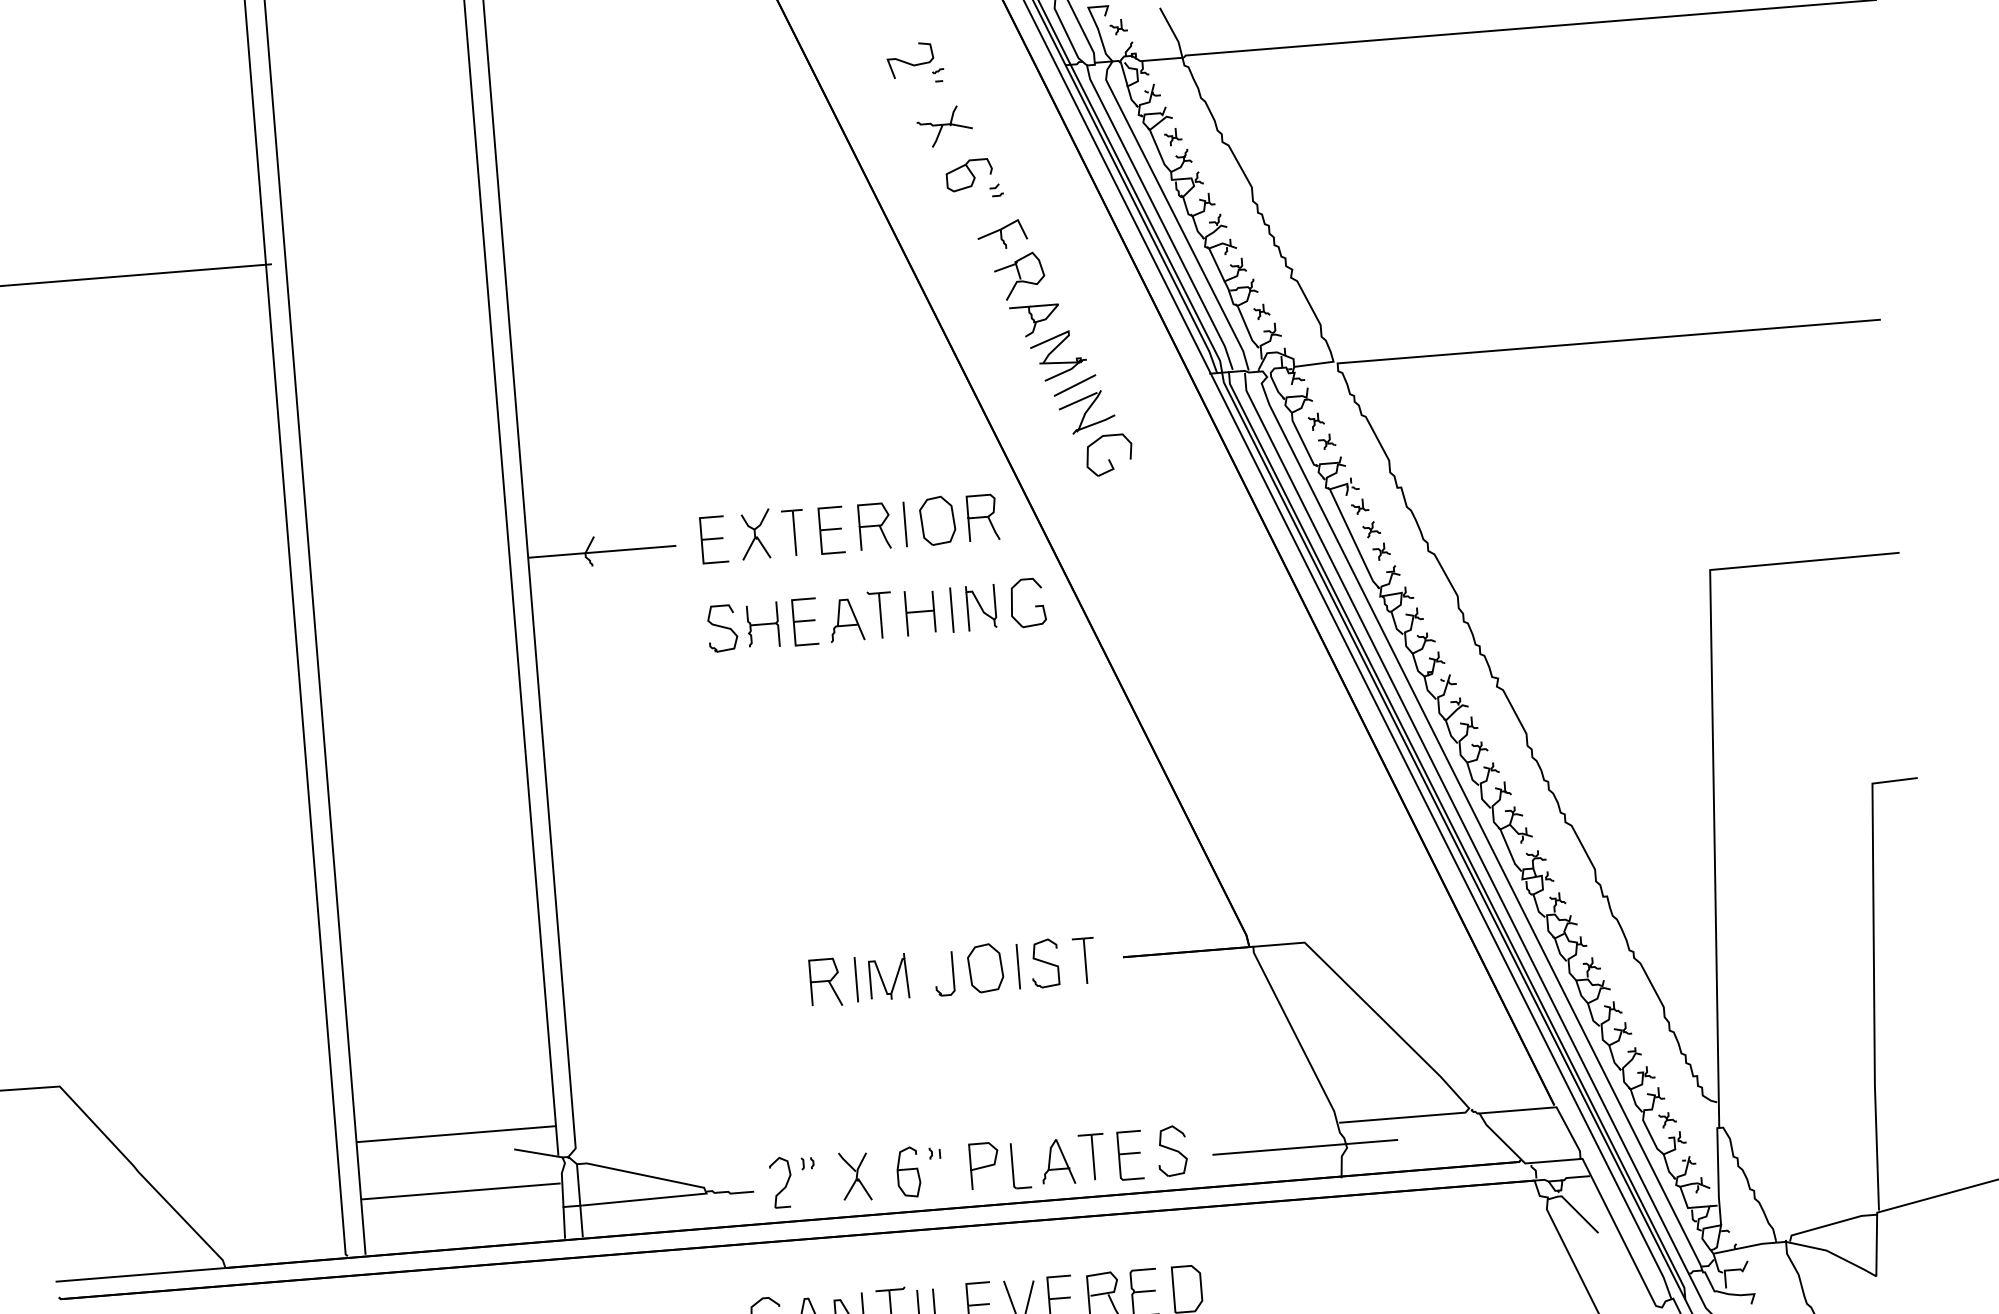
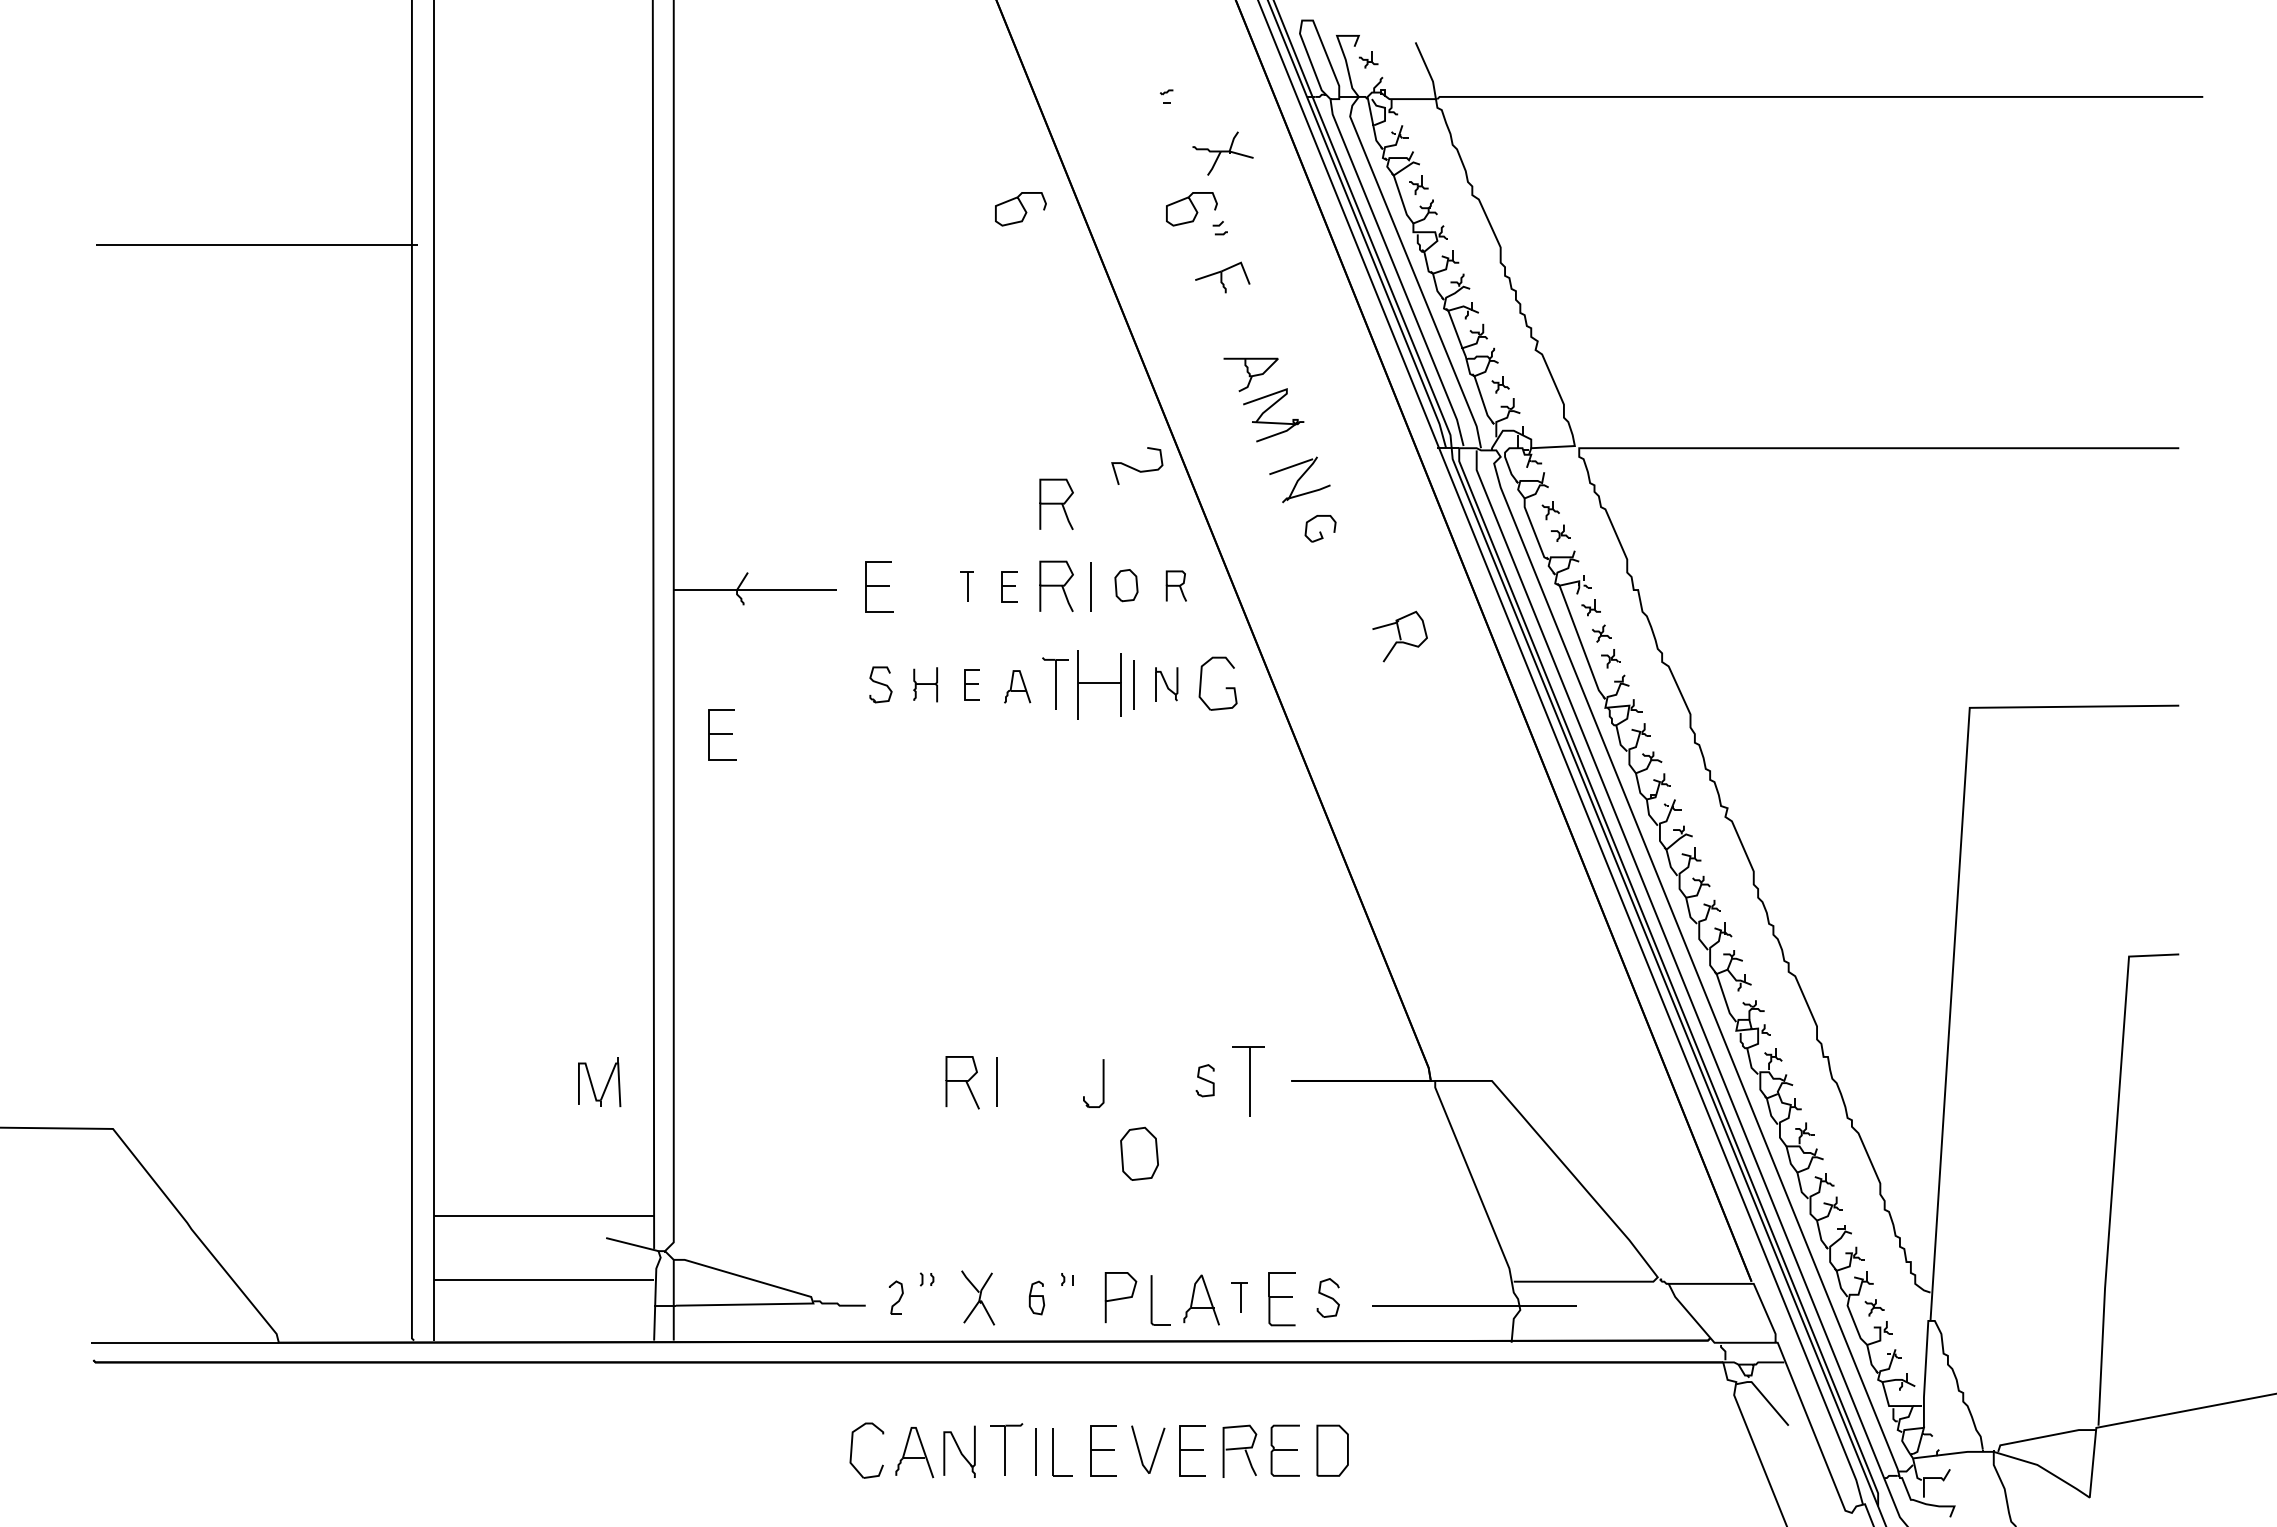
curve: (909, 62) -> (1135, 468), moved
part: (944, 126) -> (1222, 153), moved
part: (814, 187) -> (1020, 209), added
part: (1019, 276) -> (1399, 636), moved
line: (1074, 384) -> (1288, 448), removed
part: (868, 451) -> (1056, 503), added
part: (1109, 454) -> (1320, 528), size x0.6
part: (983, 517) -> (1176, 585), size x0.6
part: (937, 520) -> (1126, 585), size x0.6
part: (831, 530) -> (1009, 586), size x0.6
part: (792, 533) -> (966, 586), size x0.6
part: (755, 534) -> (925, 584), removed
part: (981, 607) -> (1166, 684), size x0.7
part: (920, 612) -> (1099, 684), size x1.4
part: (846, 620) -> (1017, 686), size x0.7
part: (805, 621) -> (972, 684), size x0.6
part: (762, 624) -> (925, 684), size x0.7
part: (722, 628) -> (880, 684), size x0.7
part: (582, 685) -> (722, 734), added
part: (1084, 960) -> (1248, 1081), size x1.4
part: (1045, 963) -> (1205, 1080), size x0.6
line: (1018, 966) -> (1175, 1081), removed
part: (985, 967) -> (1139, 1153), moved
part: (882, 978) -> (592, 1083), moved
part: (1172, 1150) -> (1328, 1297), size x0.7
part: (1091, 1157) -> (1239, 1297), size x0.6
part: (908, 1171) -> (1036, 1297), size x0.6
part: (781, 1182) -> (896, 1297), size x0.6

